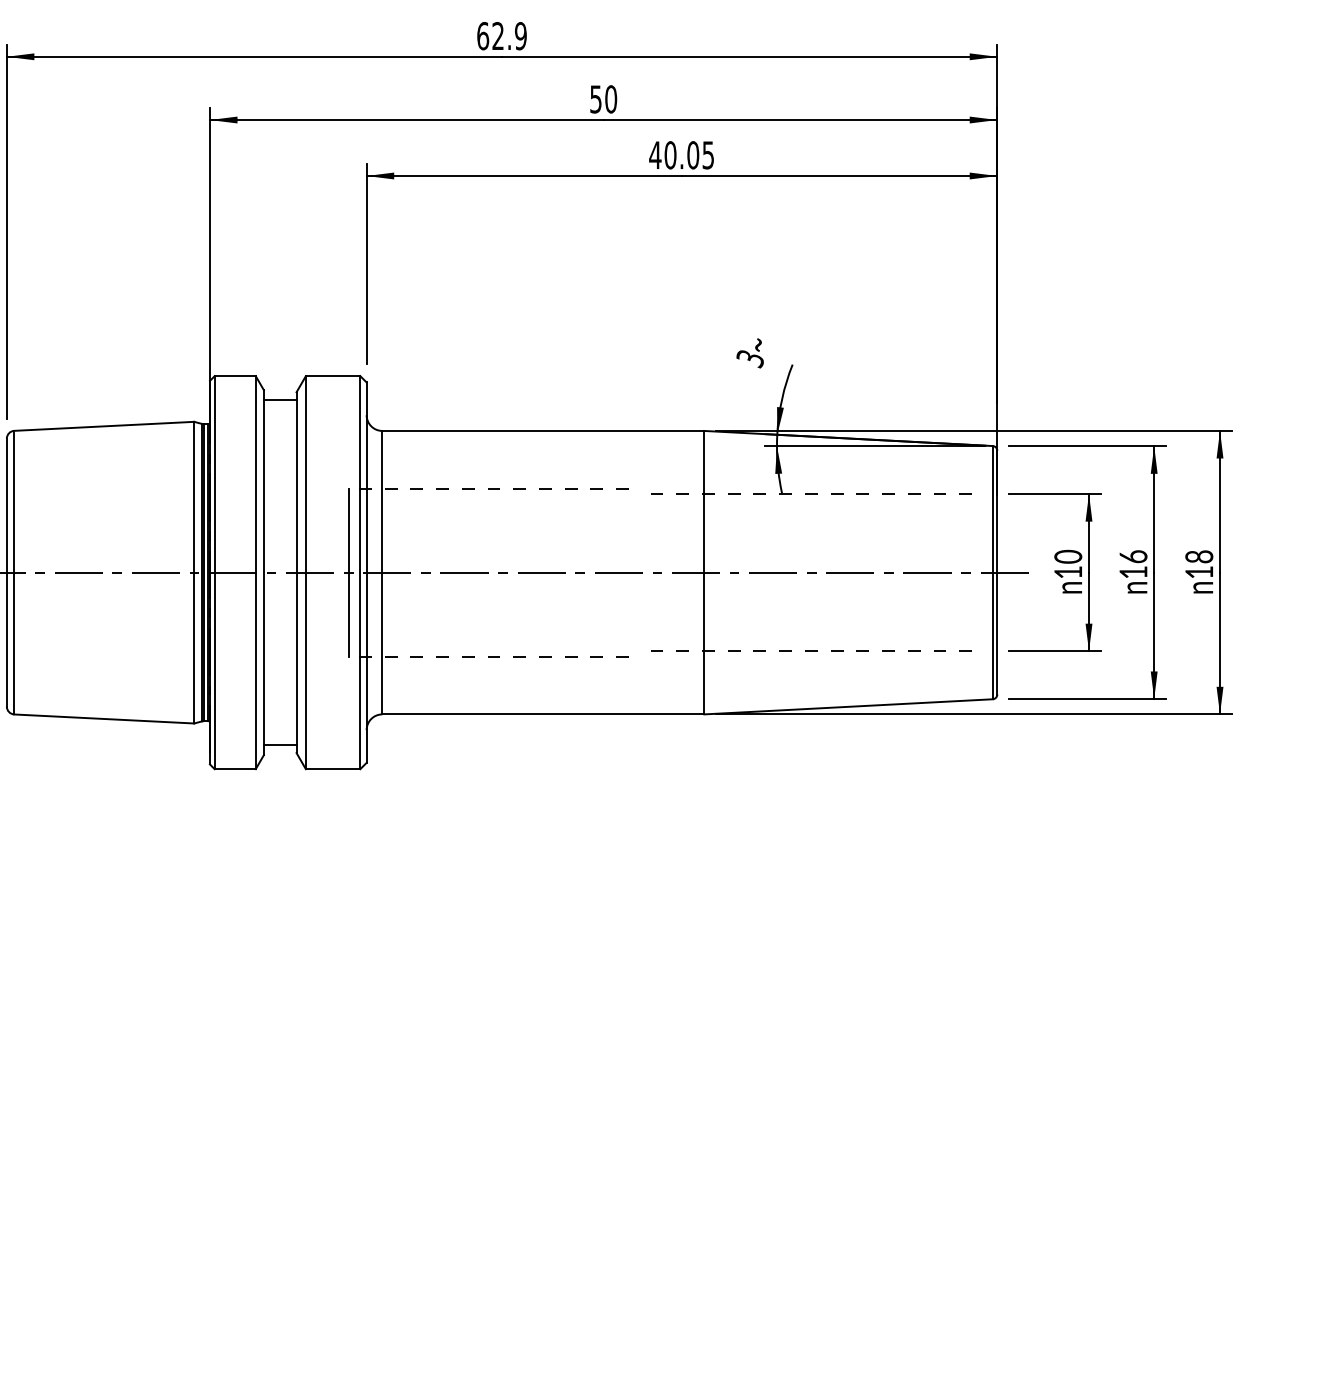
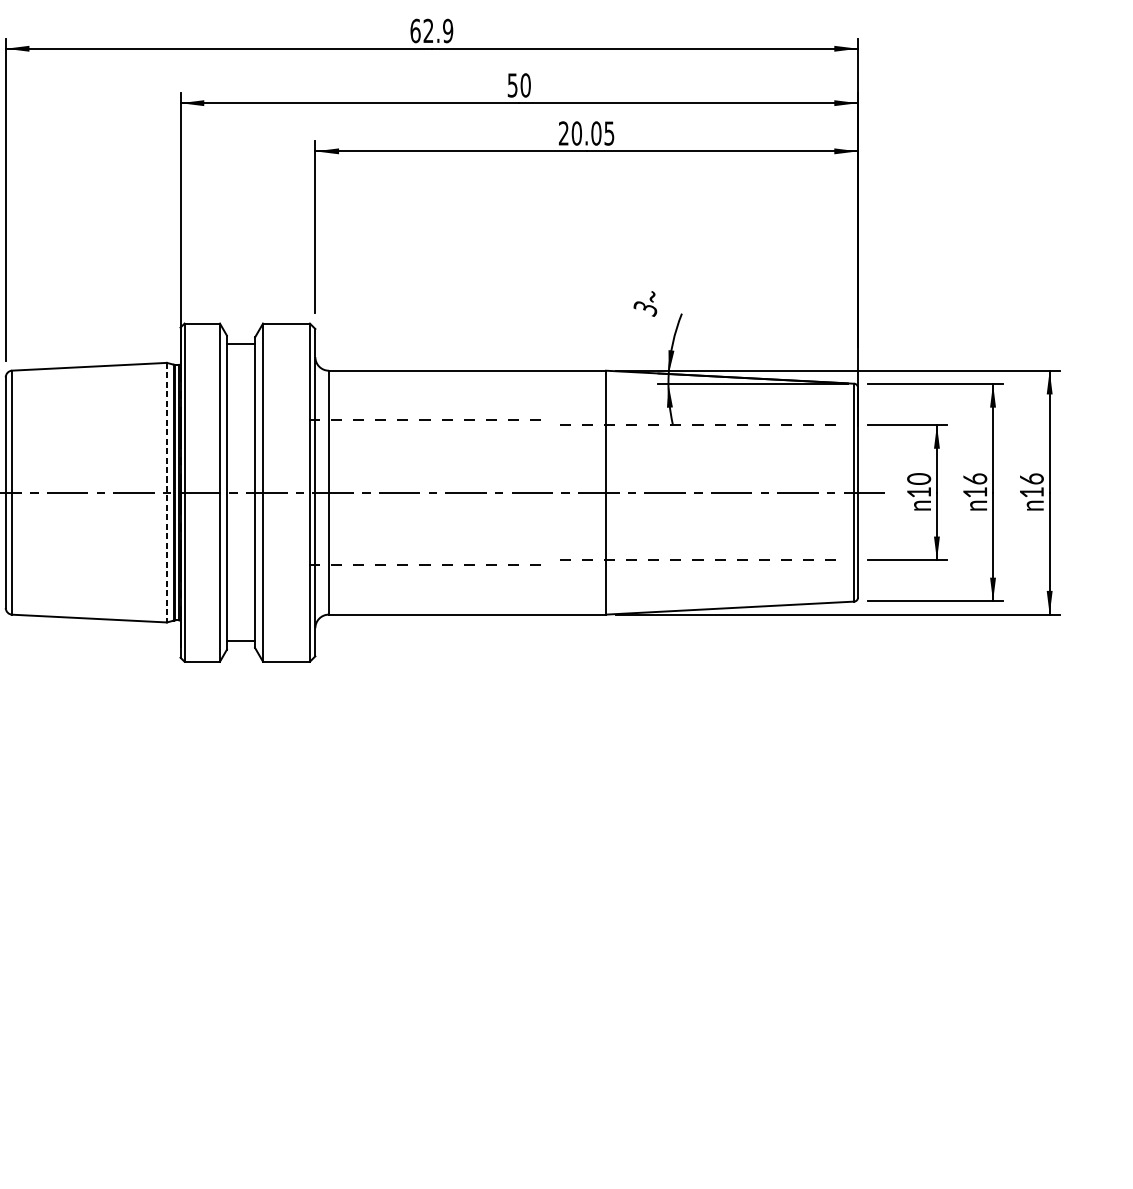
text: (655, 154) -> (563, 132), 40.05 -> 20.05
text: (1198, 556) -> (1031, 478), 18 -> 16
line: (194, 572) -> (167, 492), solid -> dashed
line: (349, 572) -> (300, 492), removed

